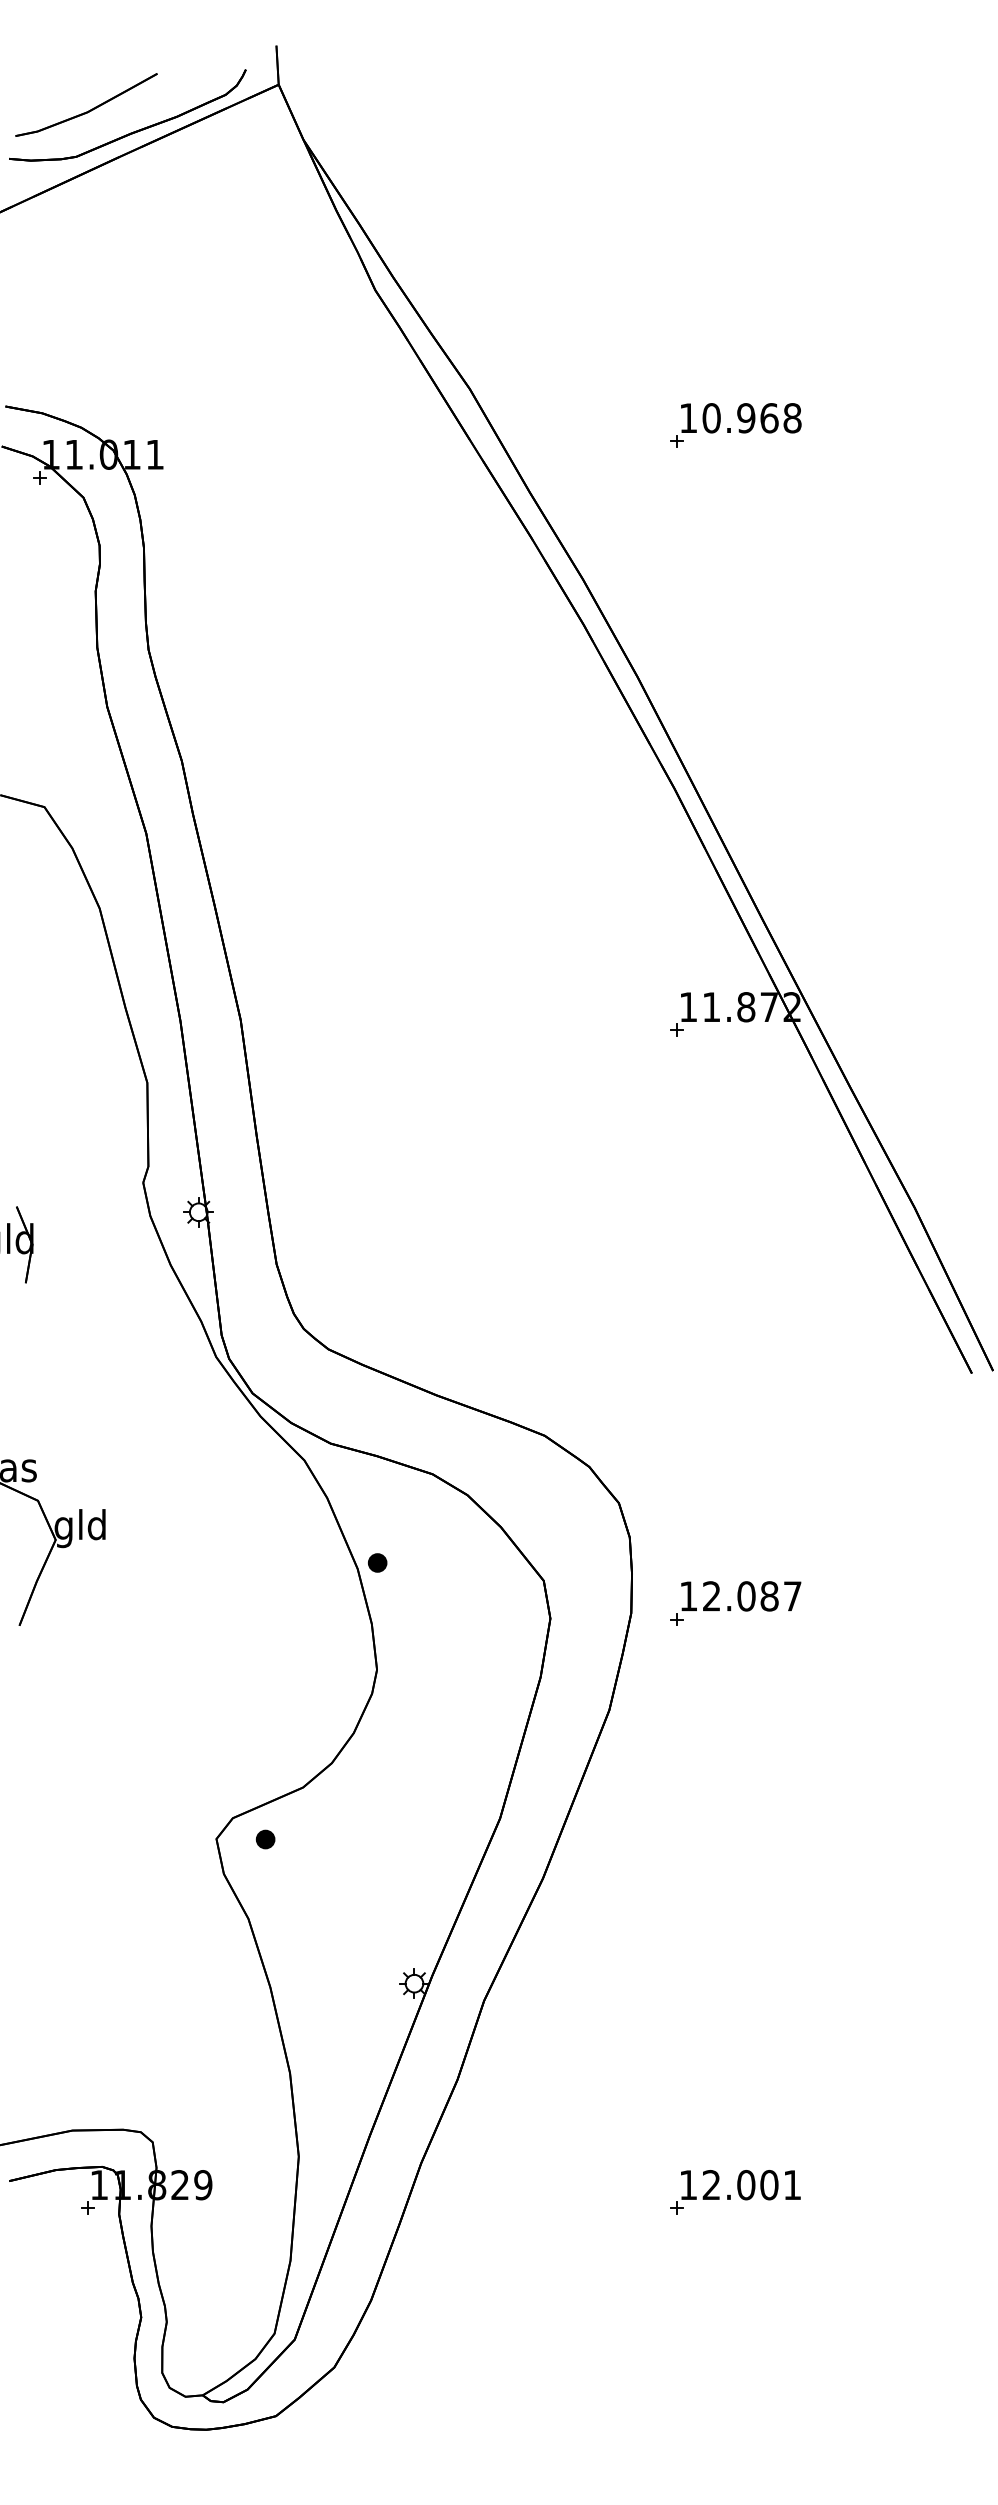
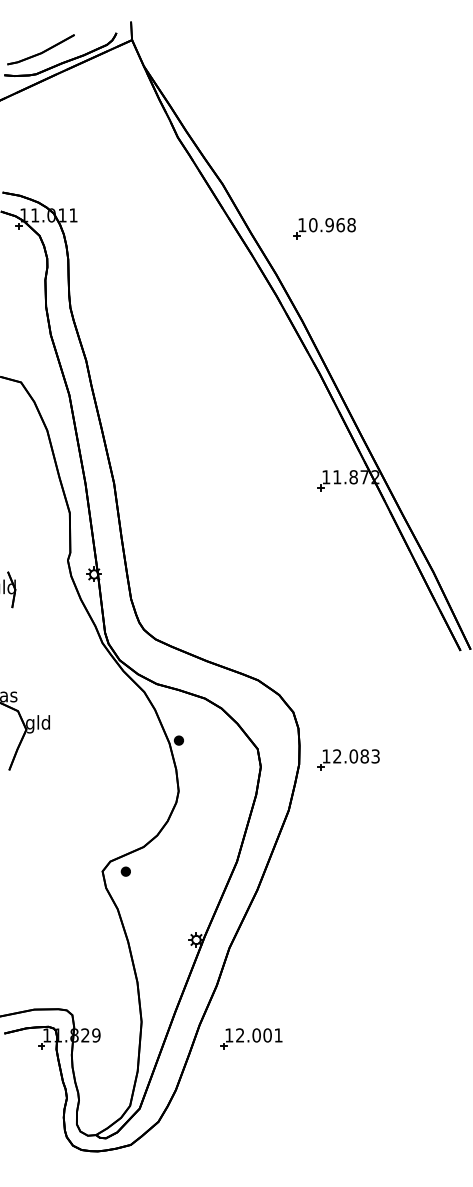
part: (735, 425) -> (324, 228), moved
text: (792, 1596) -> (375, 756), 12.087 -> 12.083
part: (735, 2191) -> (251, 1038), moved

